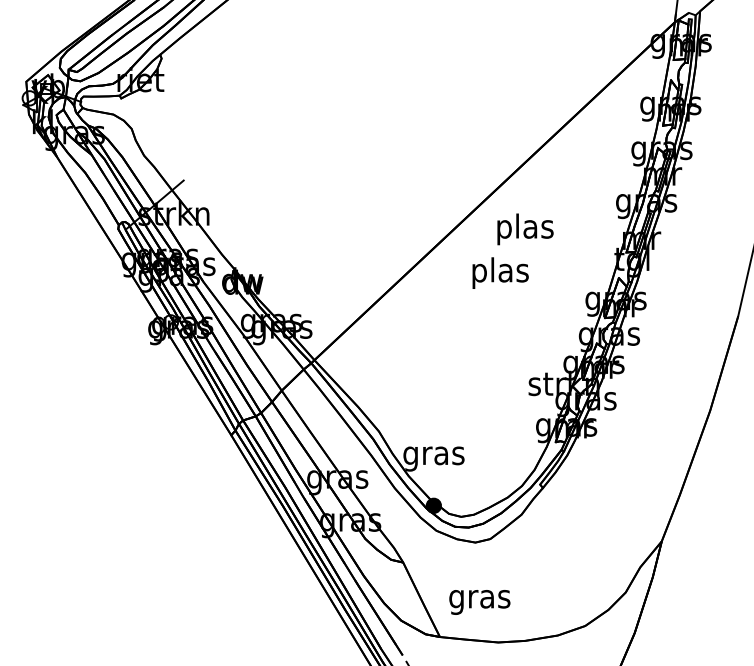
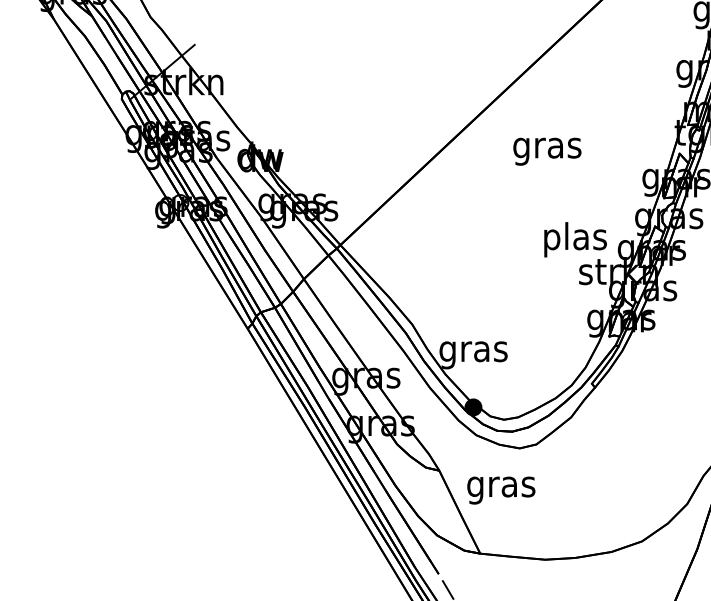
text: (525, 229) -> (575, 239), moved
text: (499, 272) -> (546, 147), plas -> gras
text: (479, 602) -> (500, 490), moved

